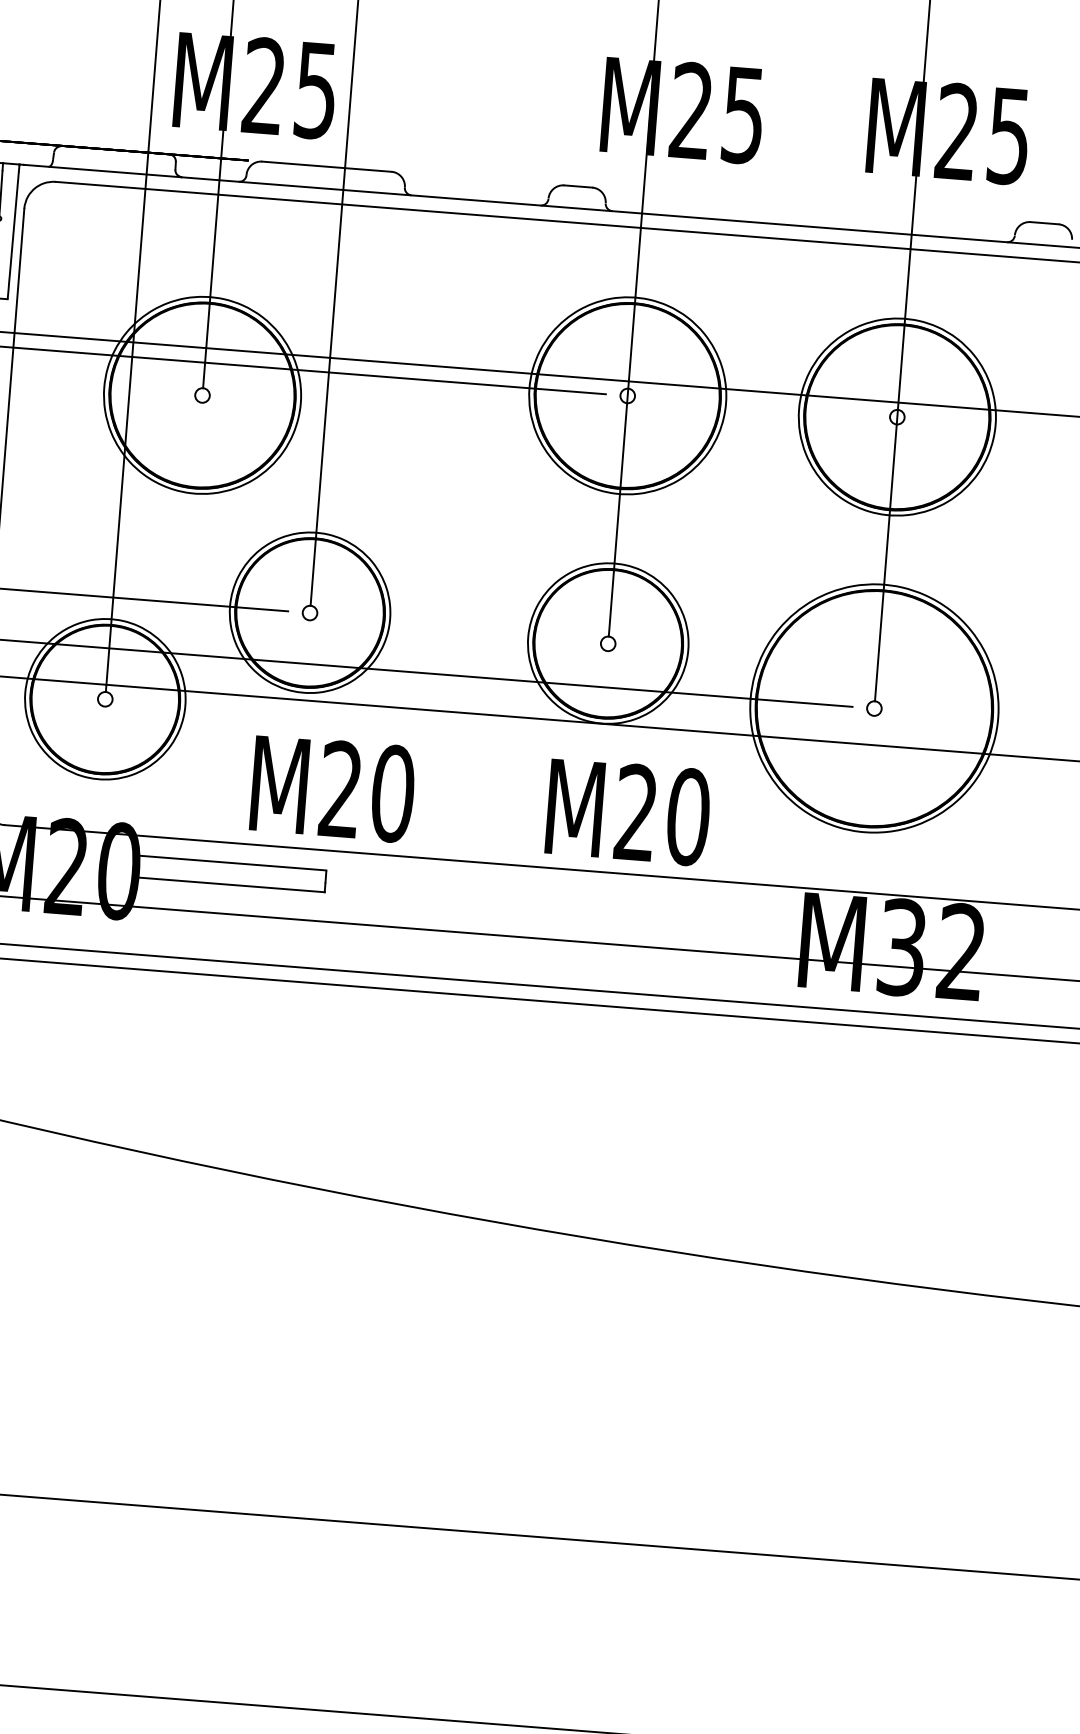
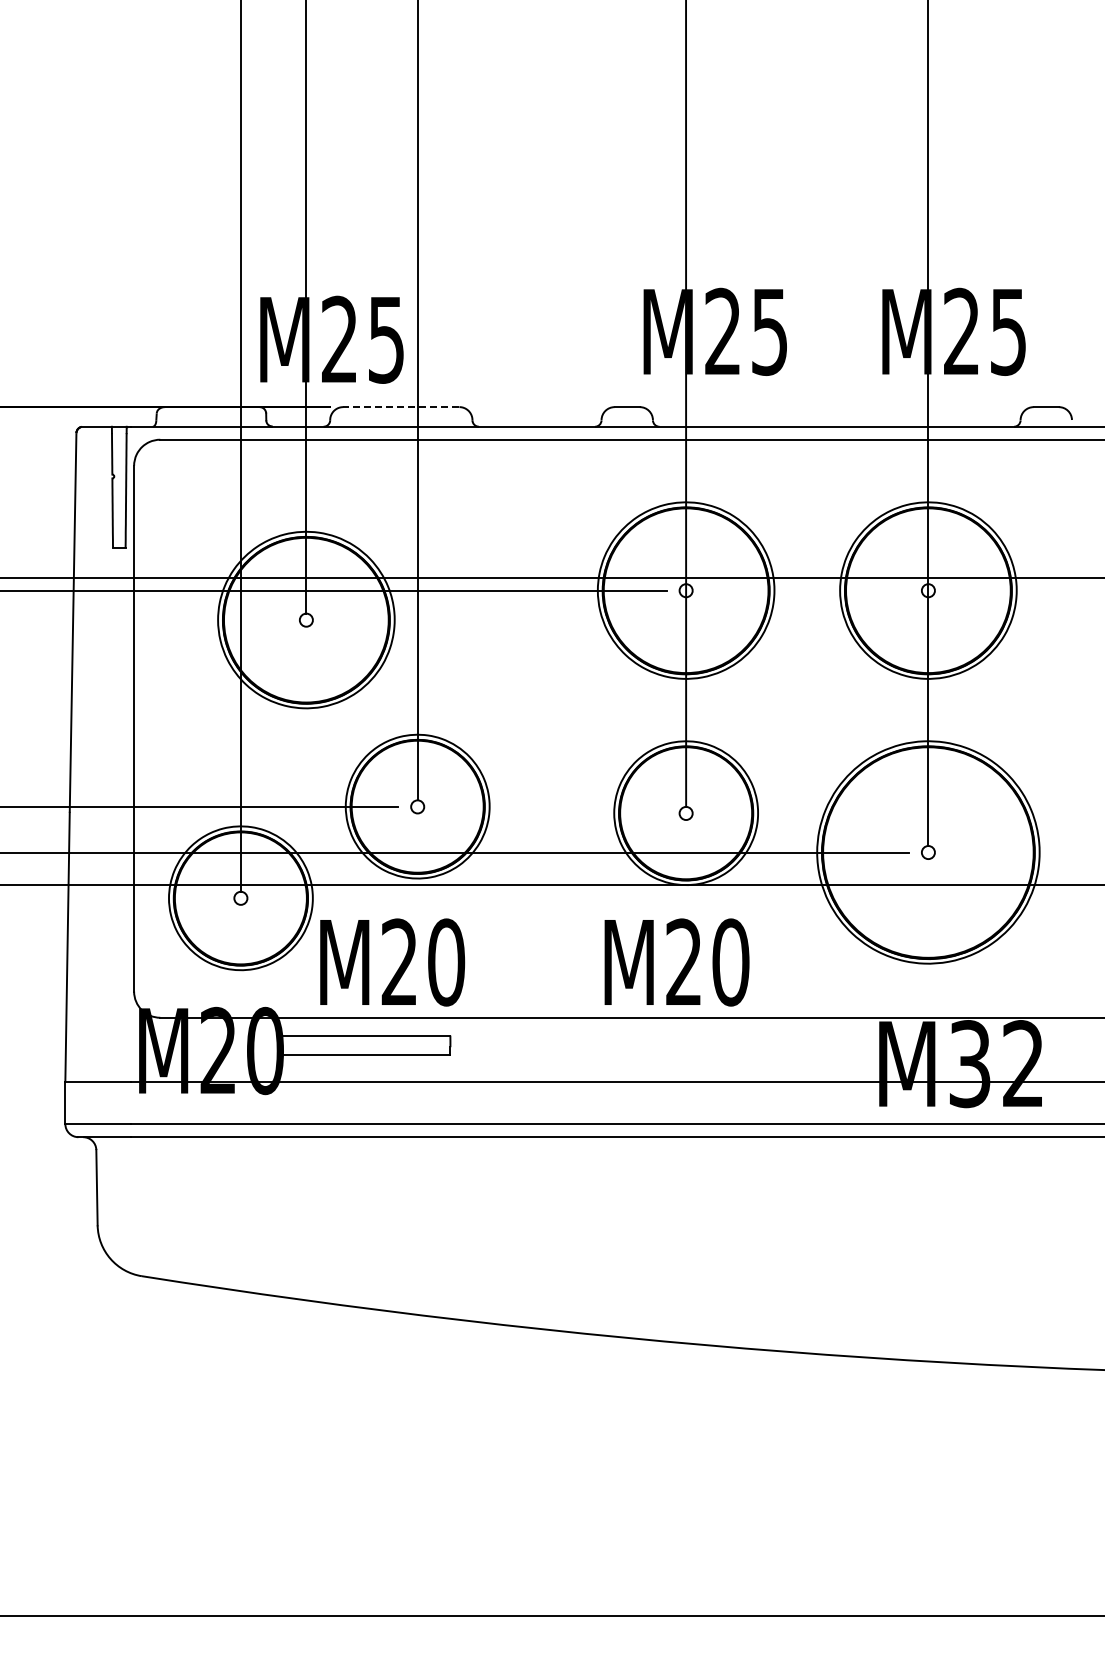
line: (325, 167) -> (400, 407), solid -> dashed
text: (332, 789) -> (392, 962), moved
text: (627, 812) -> (676, 962), moved

